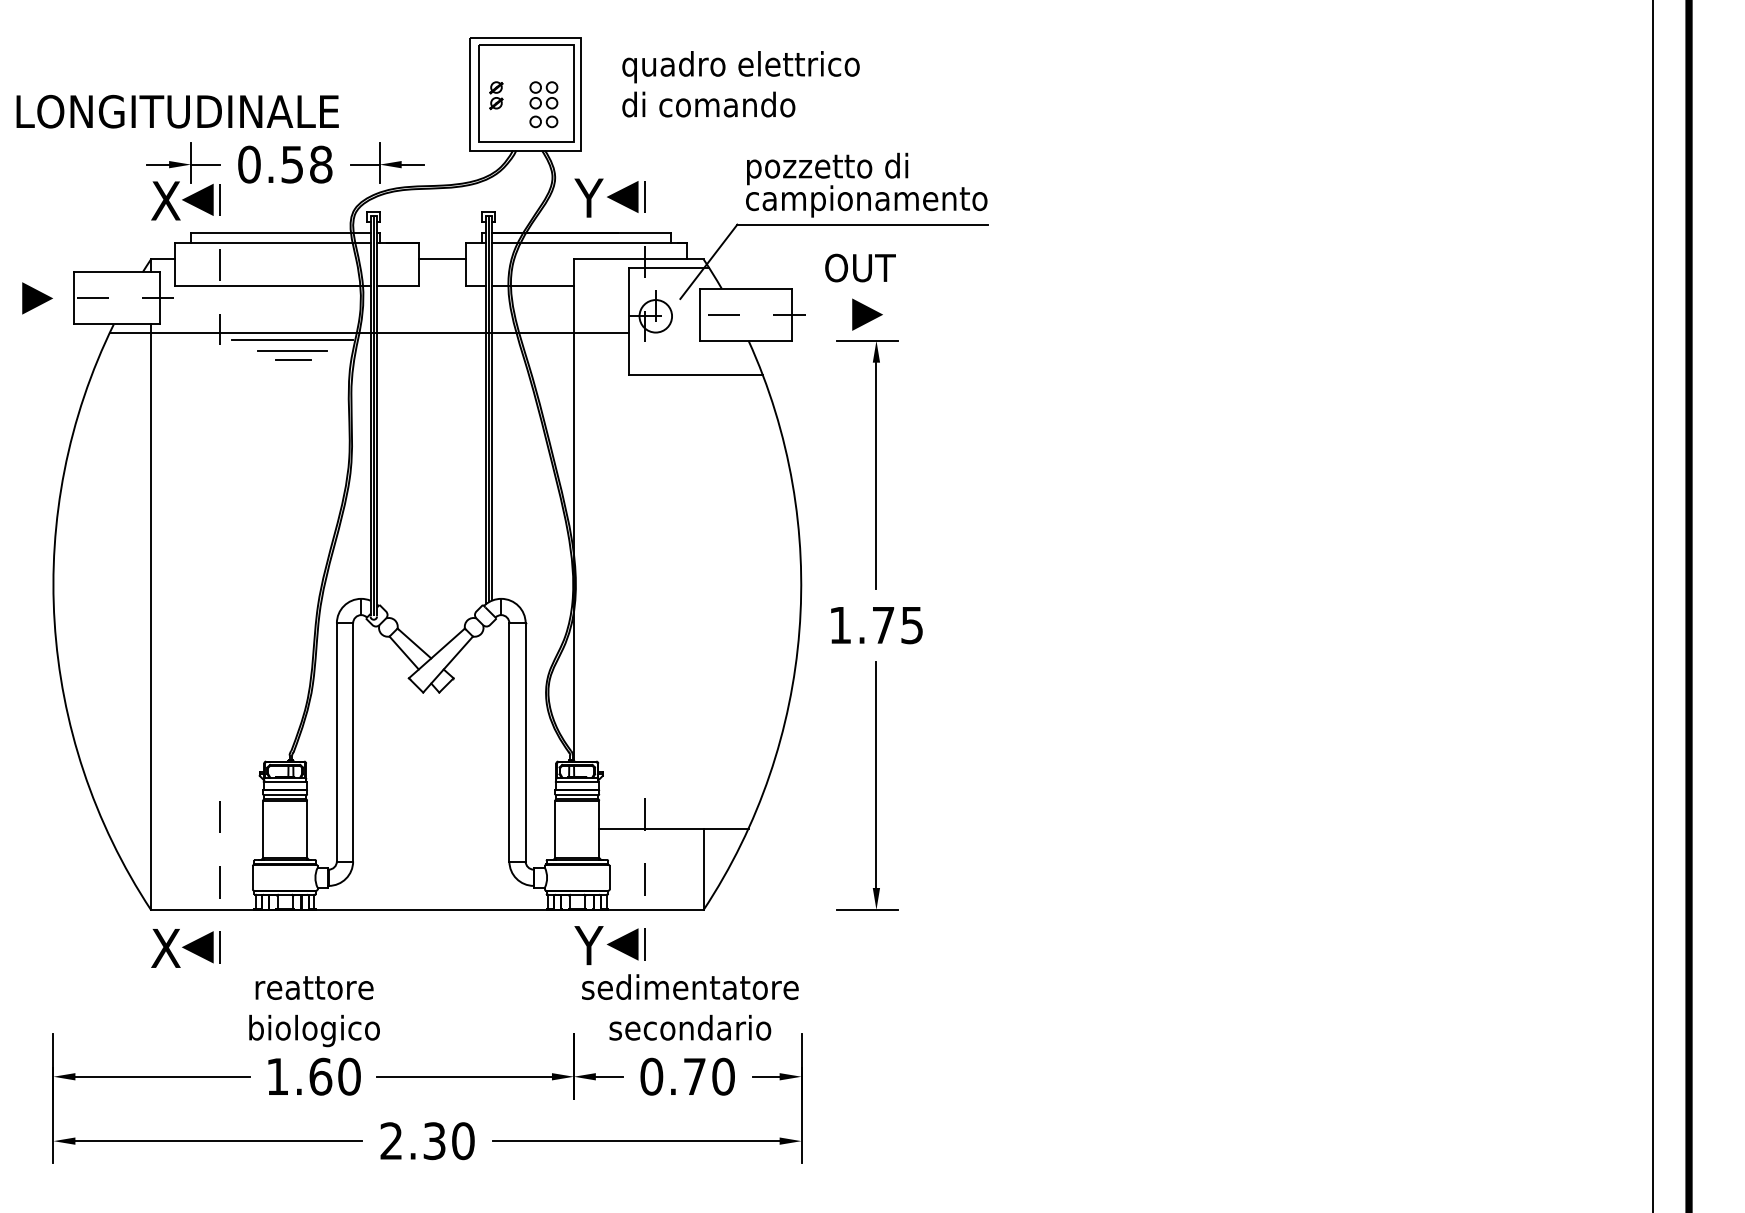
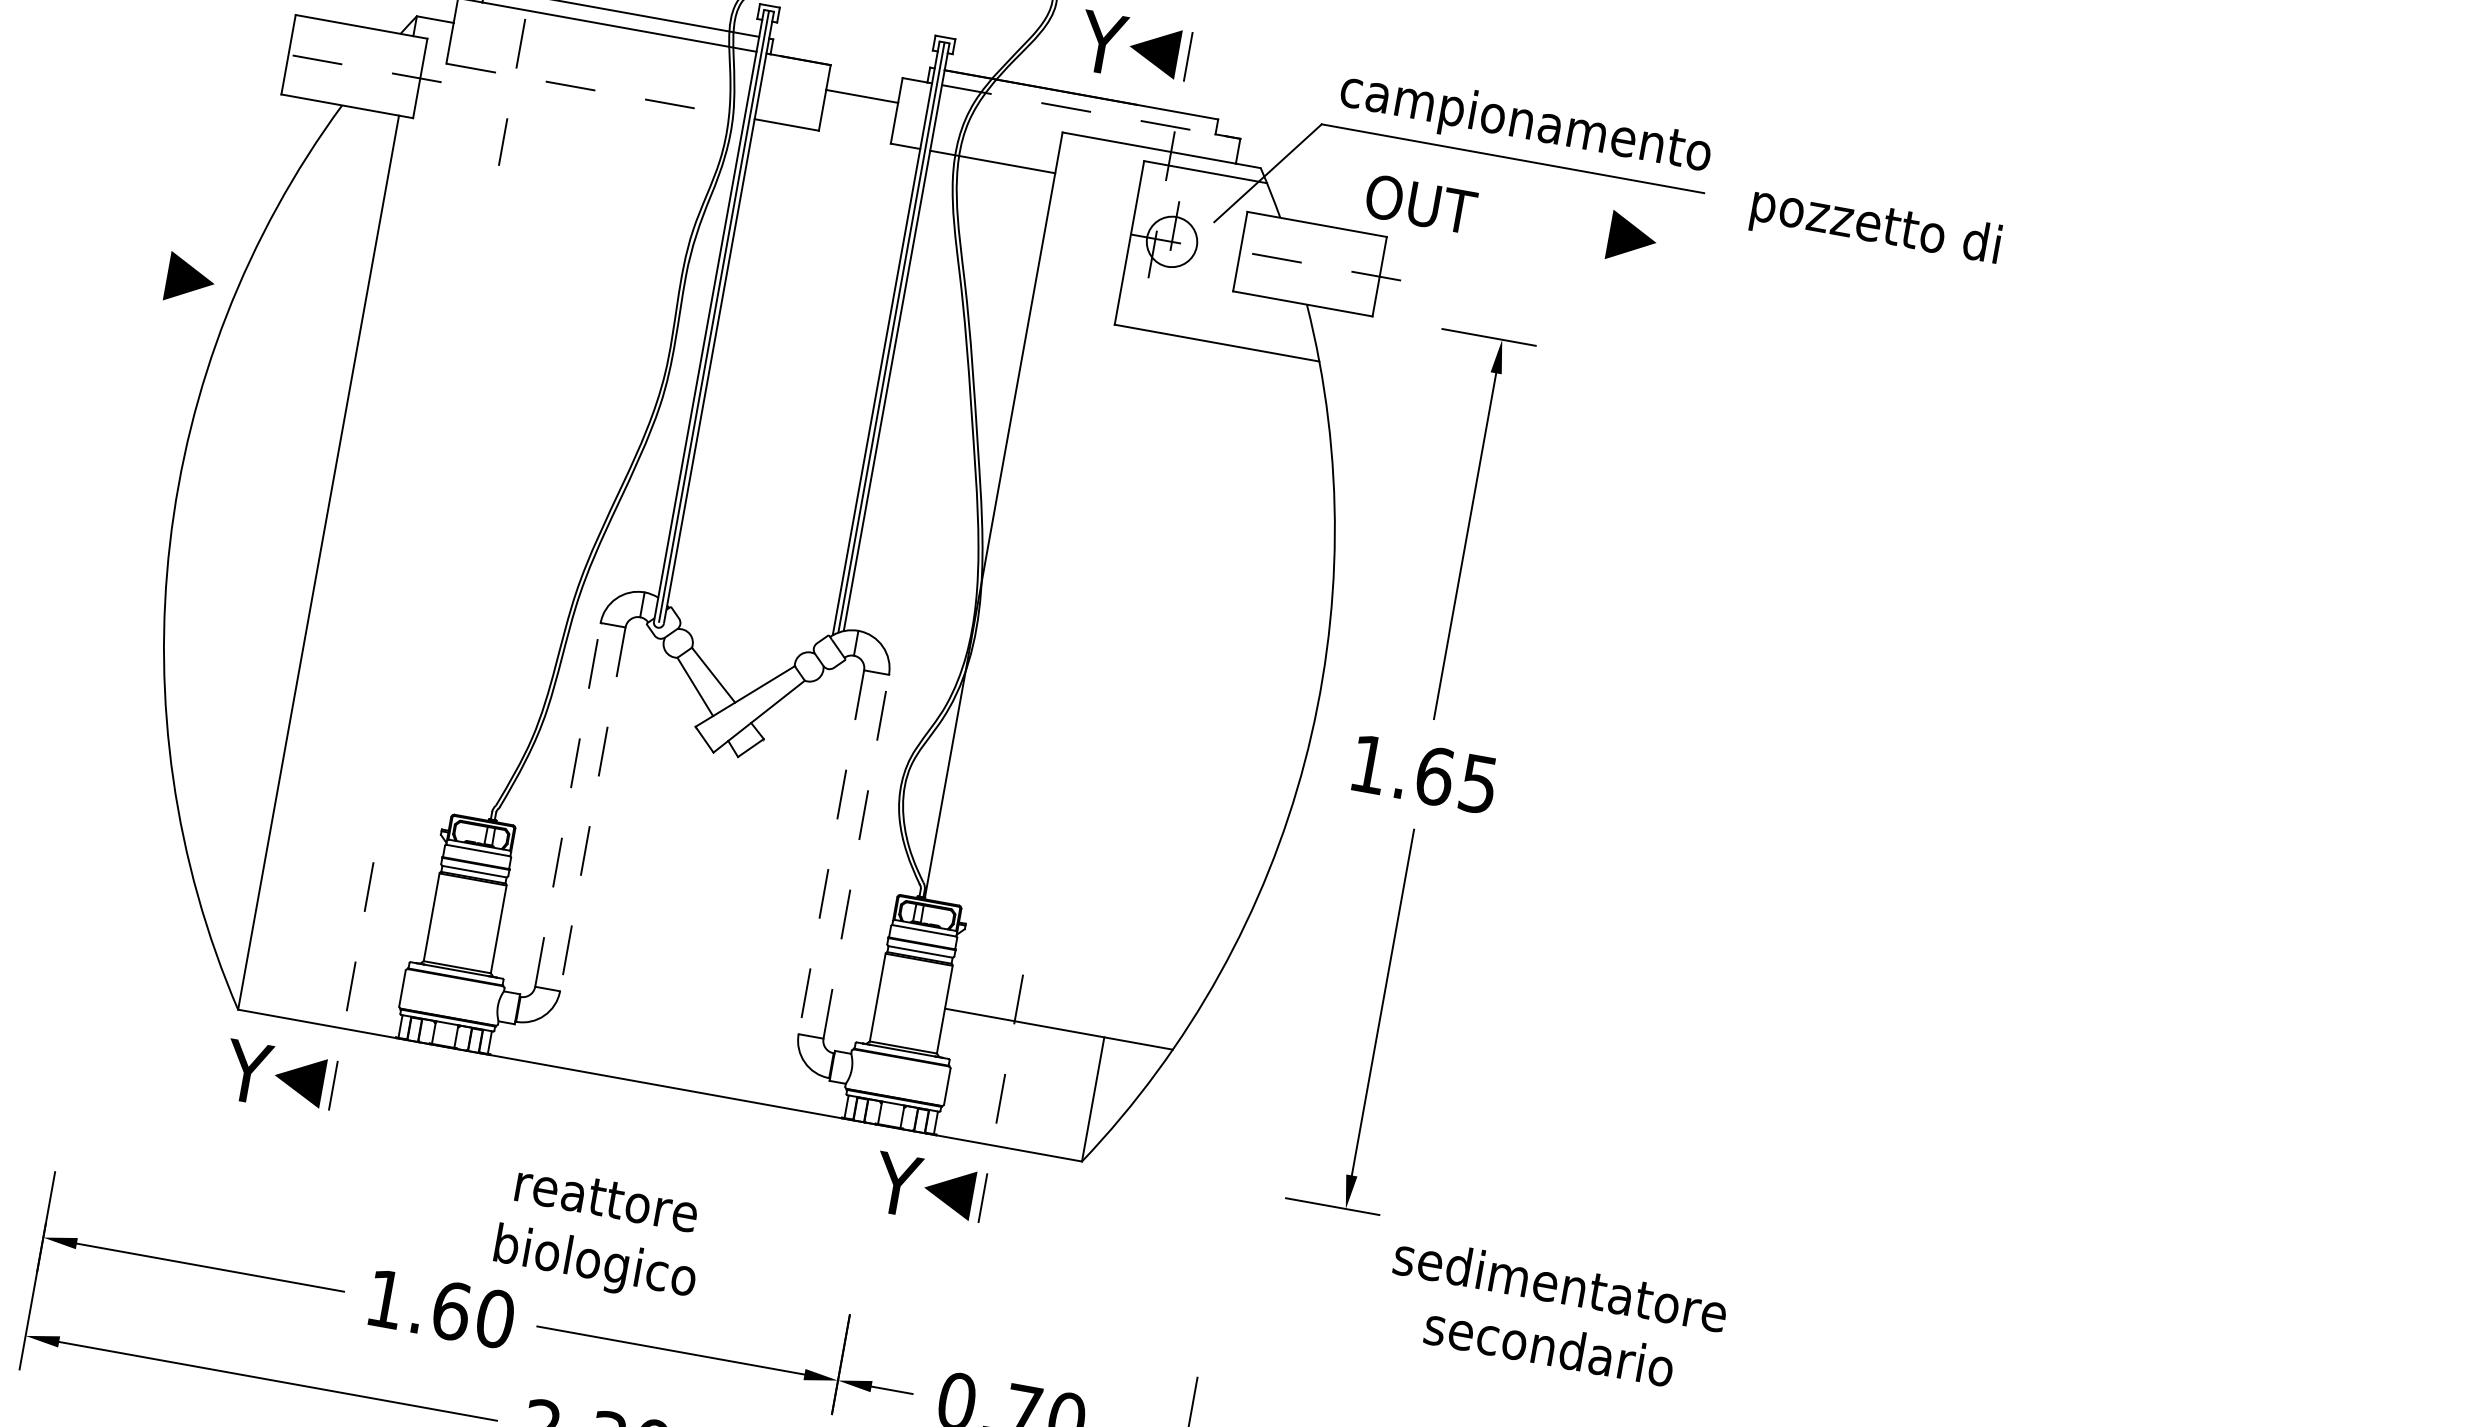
text: (827, 168) -> (1875, 226), moved
line: (581, 243) -> (1078, 110), solid -> dashed
text: (860, 267) -> (1421, 203), moved
line: (272, 286) -> (594, 91), solid -> dashed
line: (37, 298) -> (190, 279), moved
line: (867, 314) -> (1632, 238), moved
line: (368, 332) -> (728, 187), removed
line: (291, 340) -> (609, 178), removed
line: (292, 350) -> (607, 194), removed
line: (293, 359) -> (606, 208), removed
text: (883, 625) -> (1434, 776), 1.75 -> 1.65
line: (336, 741) -> (567, 803), solid -> dashed
line: (525, 741) -> (856, 855), solid -> dashed
line: (353, 742) -> (593, 809), solid -> dashed
line: (509, 742) -> (831, 852), solid -> dashed
text: (164, 948) -> (248, 1072), X -> Y
text: (690, 1007) -> (1555, 1315), moved
text: (314, 1011) -> (600, 1234), moved

